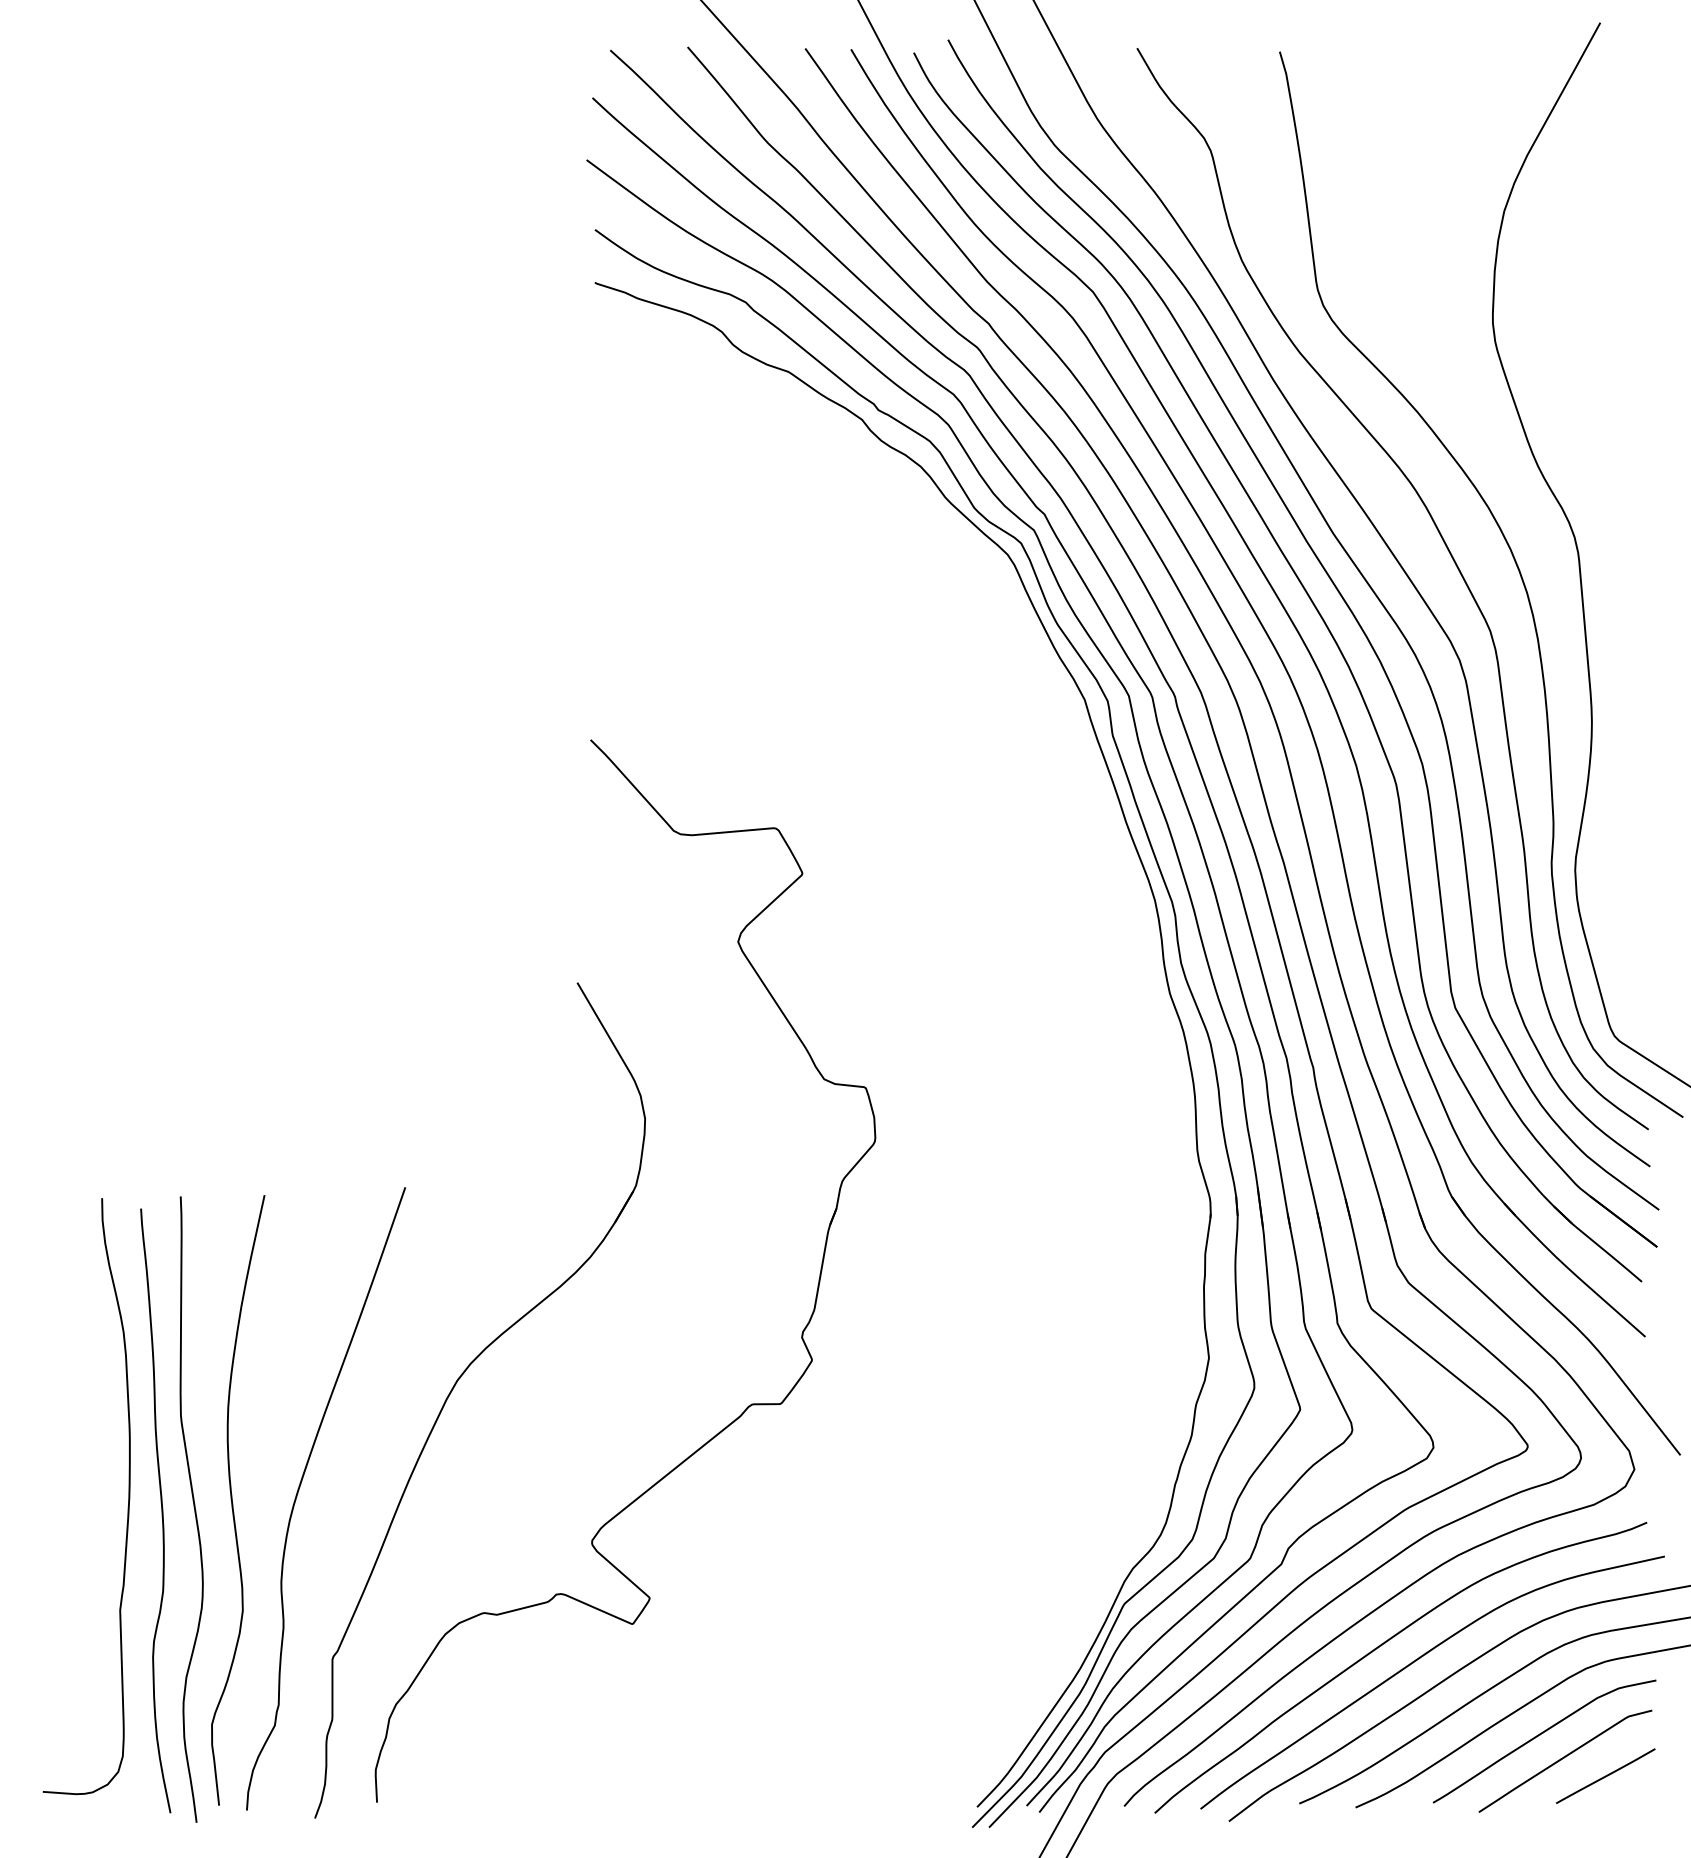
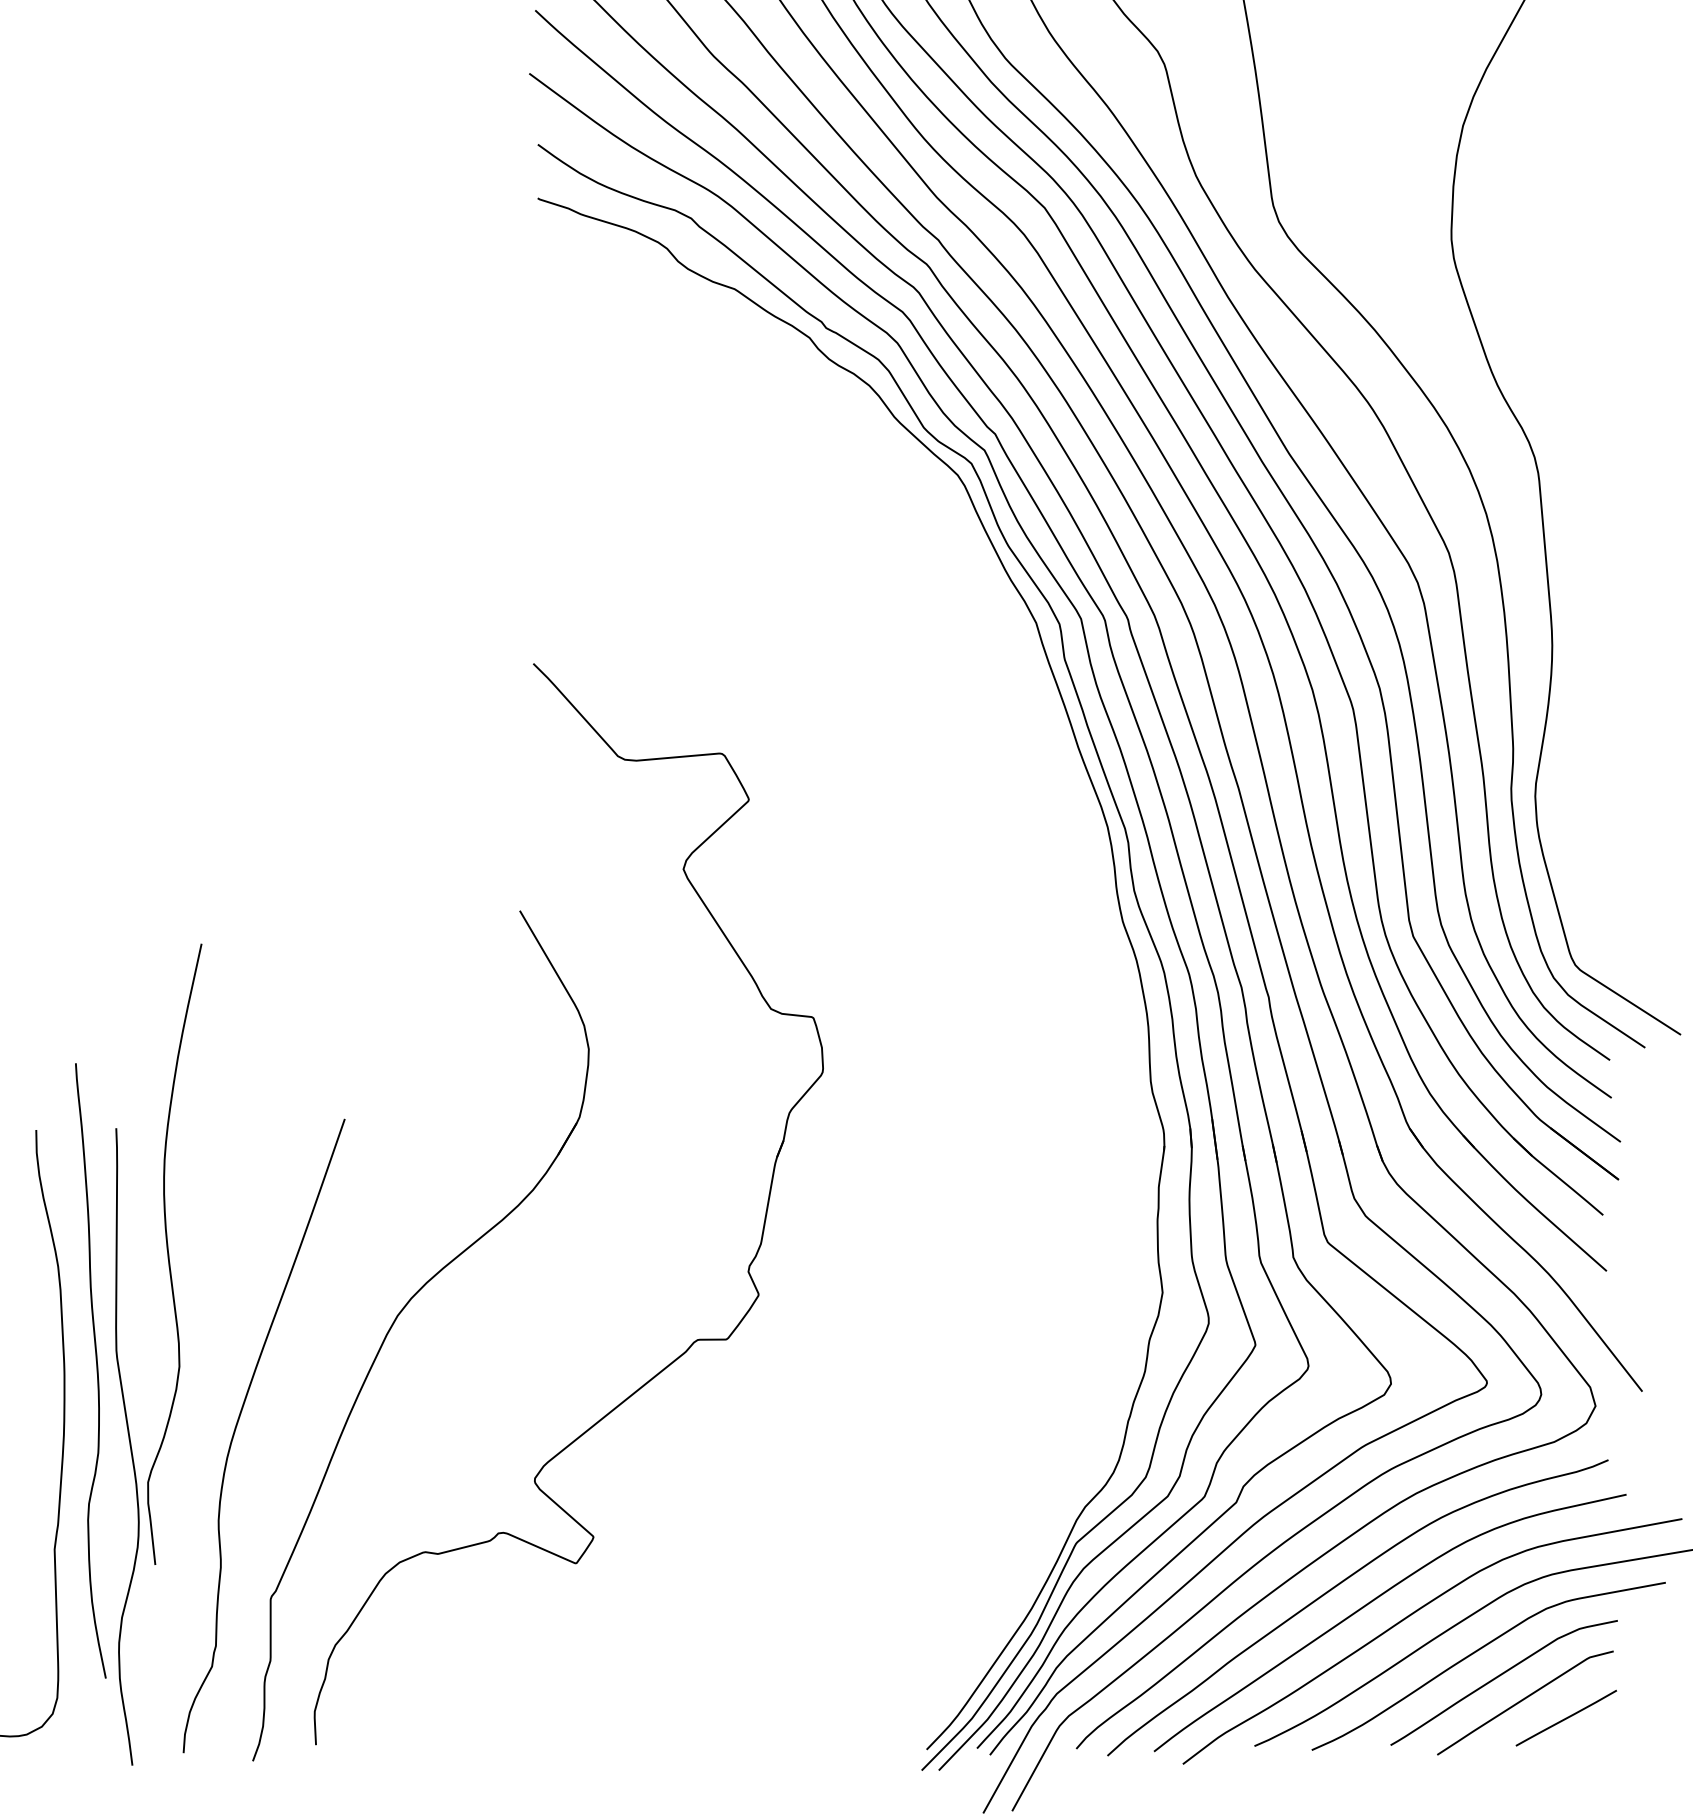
curve: (233, 1503) -> (169, 1257), moved
curve: (161, 1510) -> (96, 1370), moved

